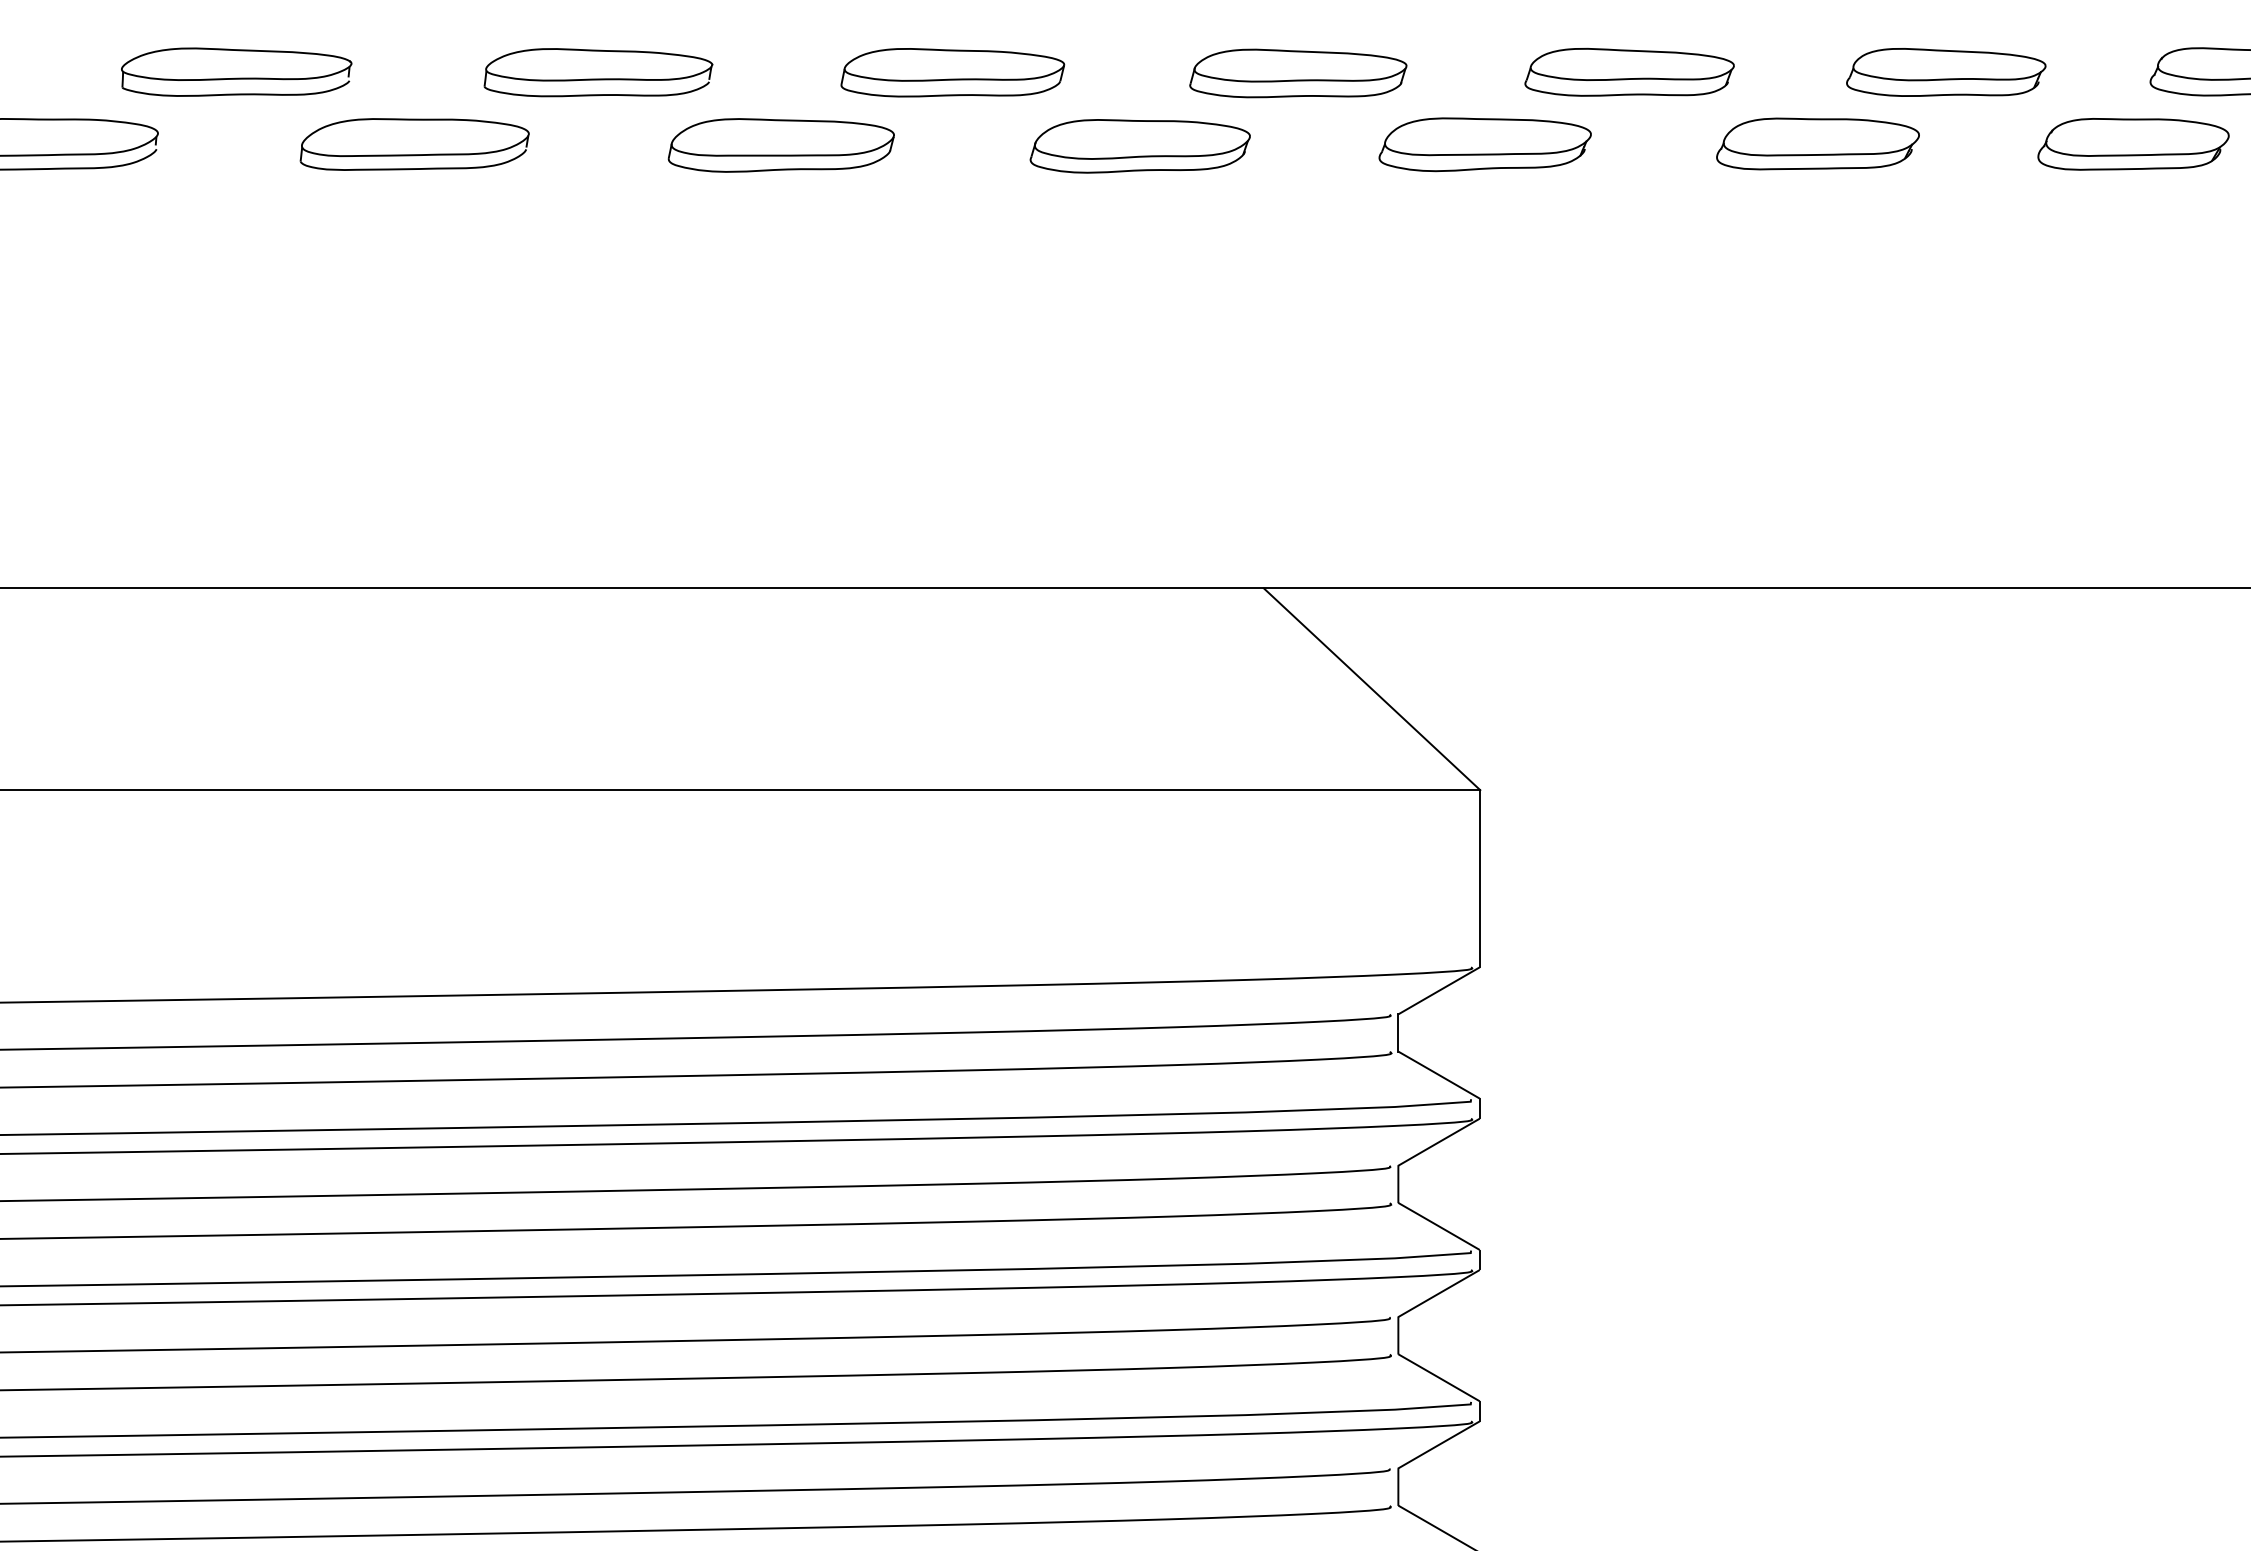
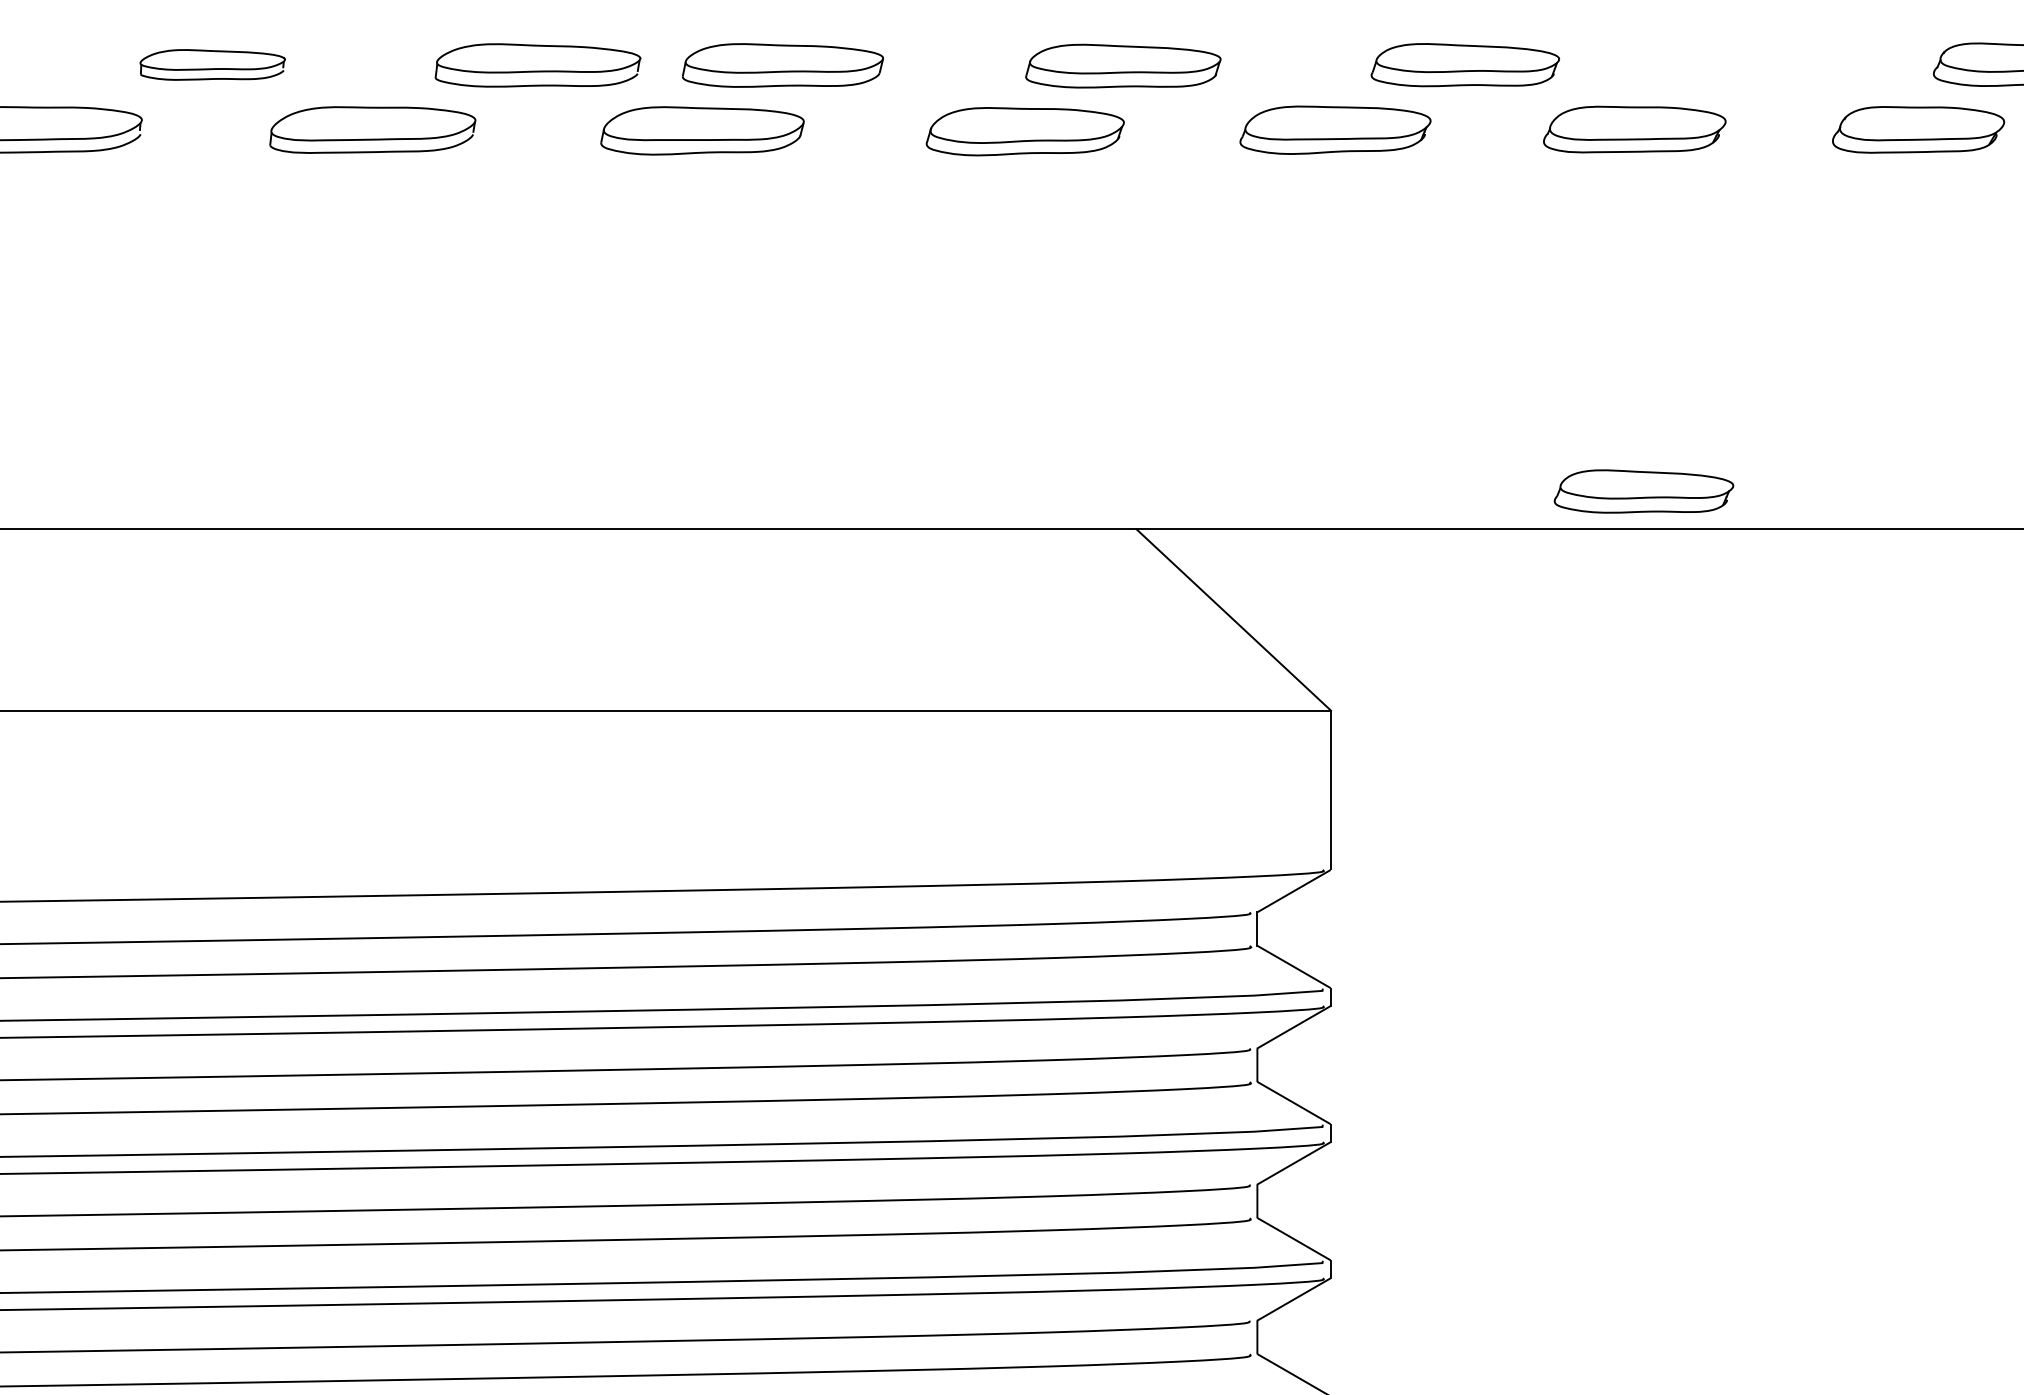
part: (236, 71) -> (212, 64), size x0.7
part: (952, 72) -> (782, 65), moved
part: (1946, 72) -> (1644, 491), moved
part: (1298, 73) -> (1123, 66), moved

